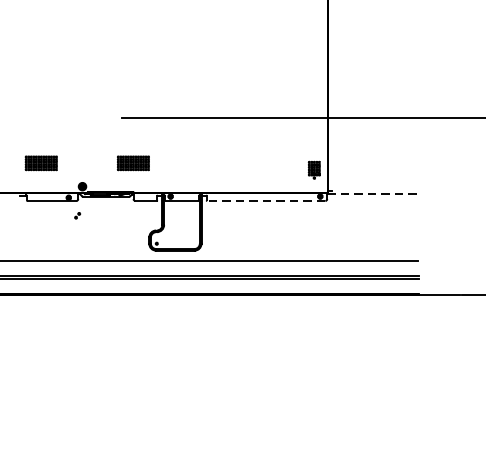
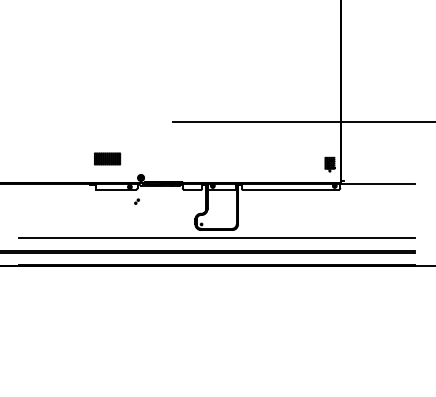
part: (133, 162) -> (182, 158), removed
line: (373, 193) -> (378, 183), dashed -> solid
line: (265, 200) -> (290, 189), dashed -> solid

